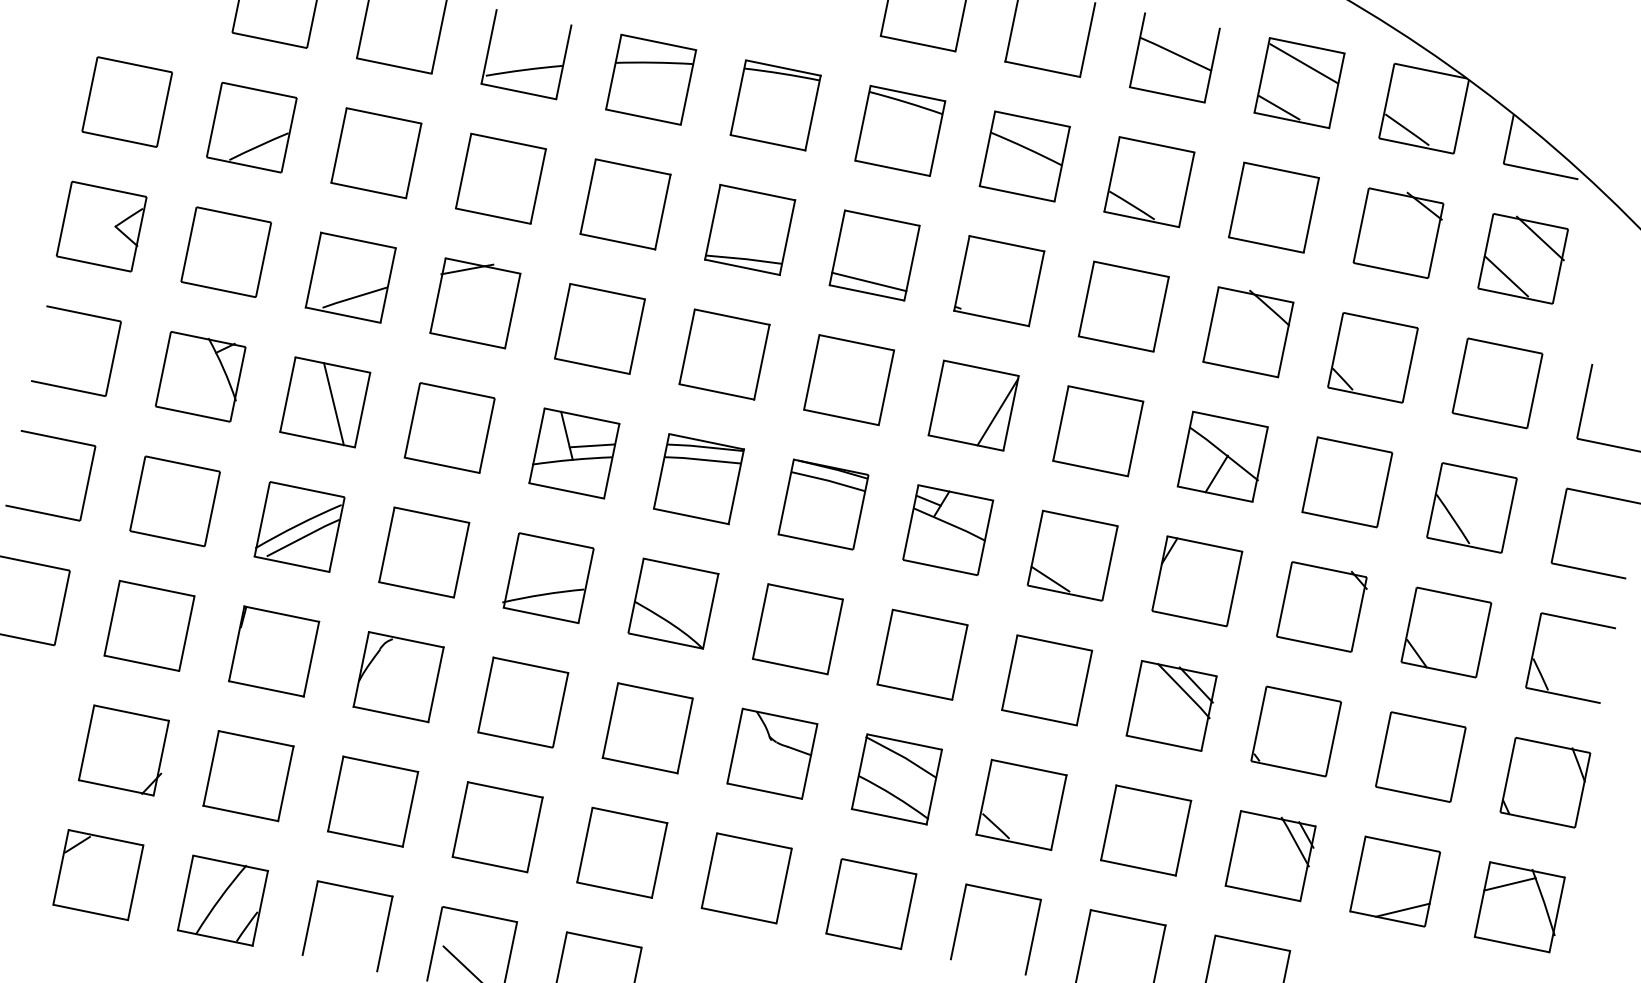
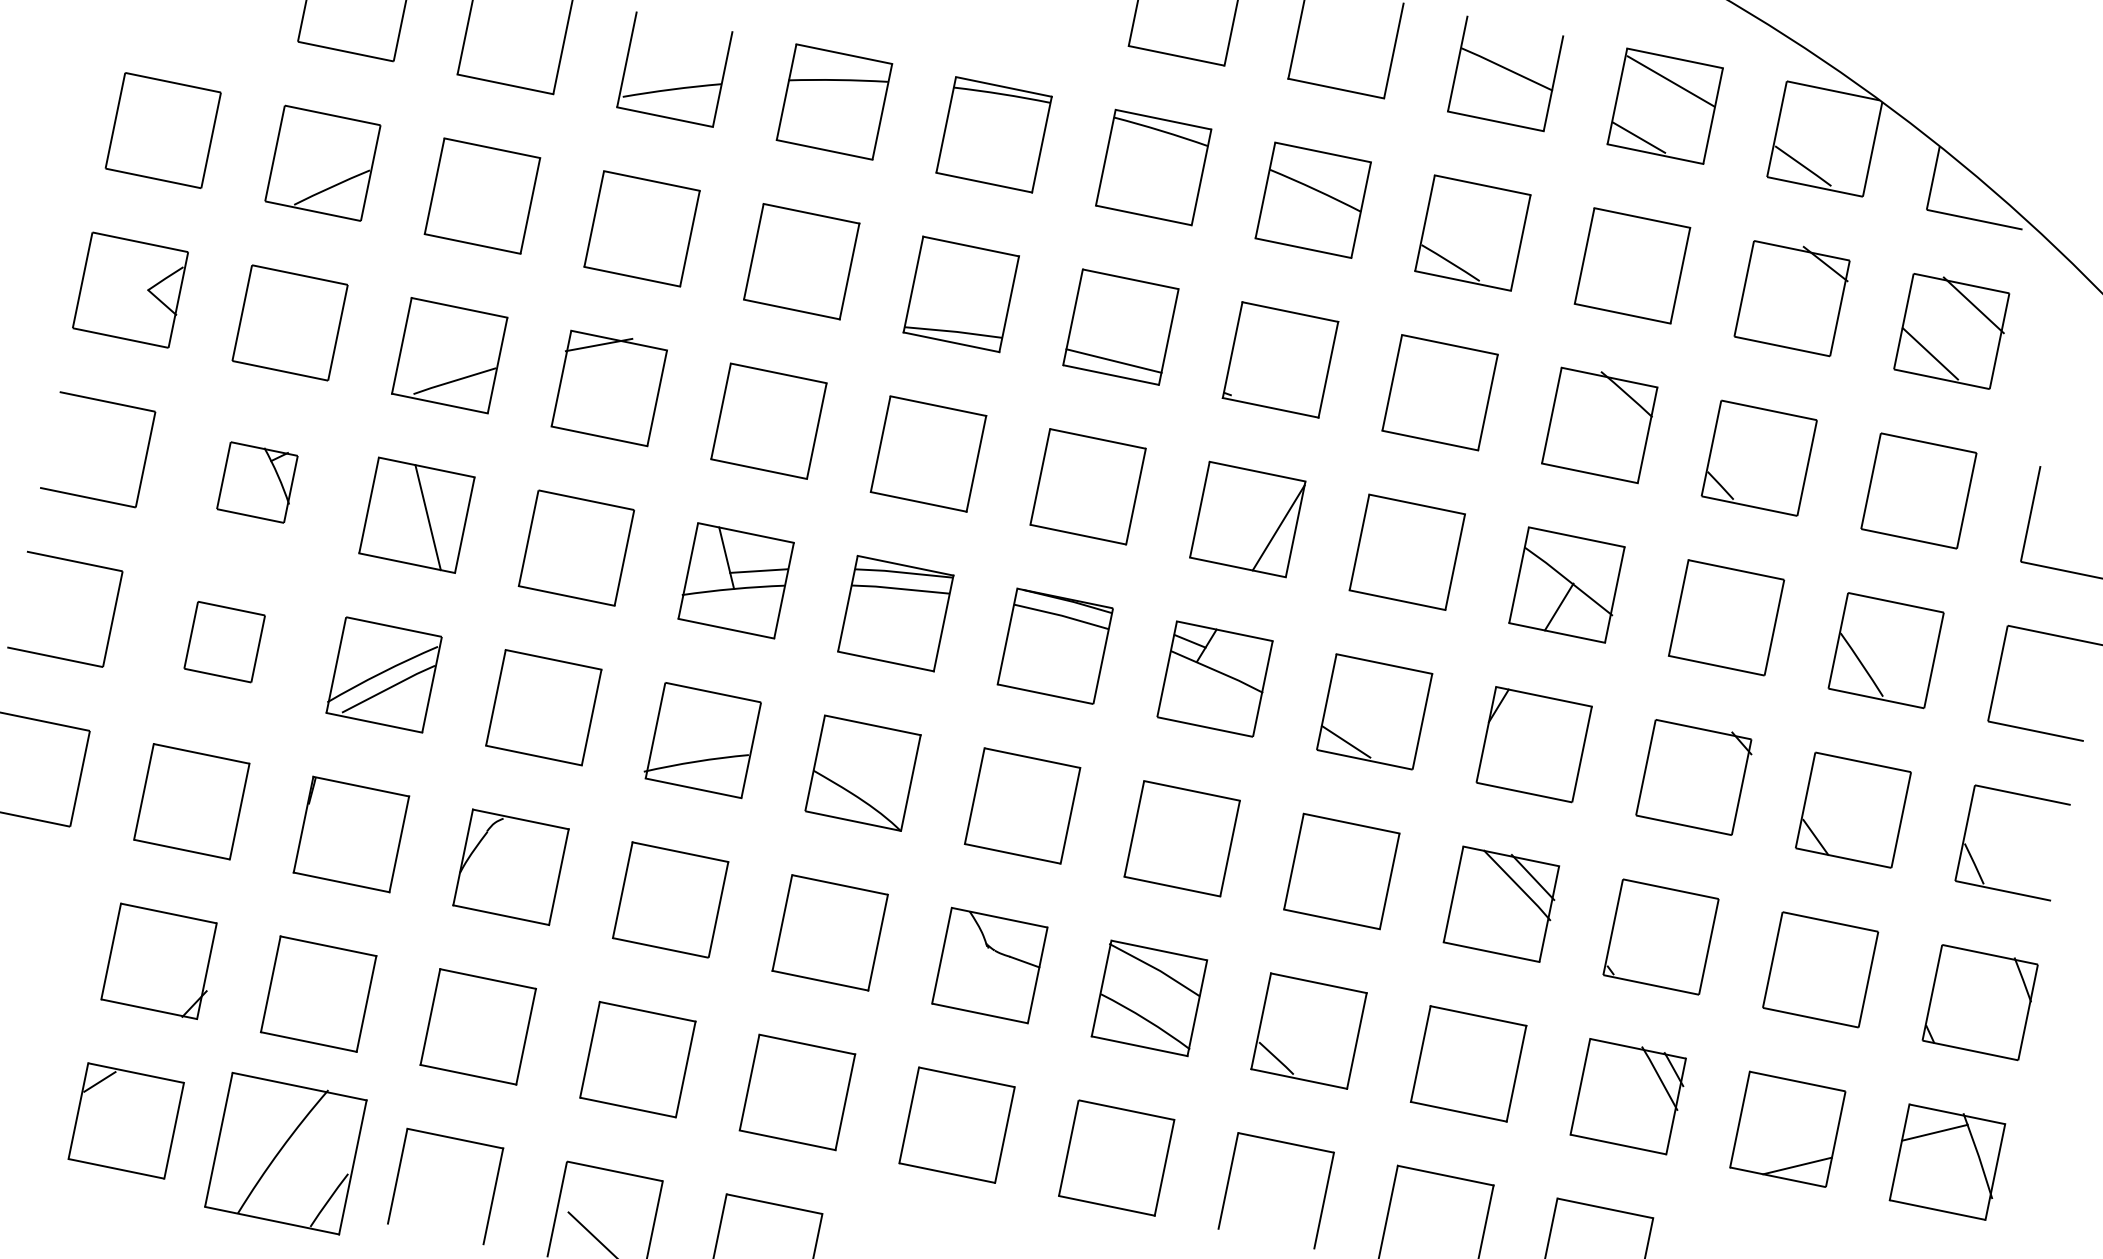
part: (200, 376) -> (257, 482), size x0.7
part: (175, 500) -> (224, 641), size x0.7
part: (222, 900) -> (285, 1153), size x1.4

